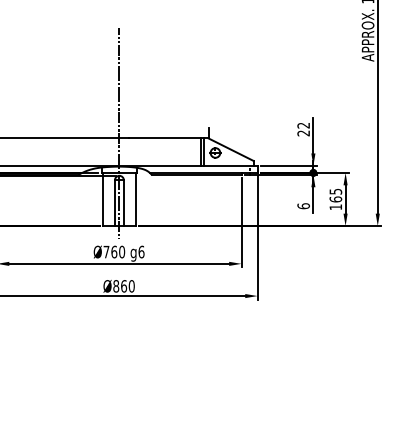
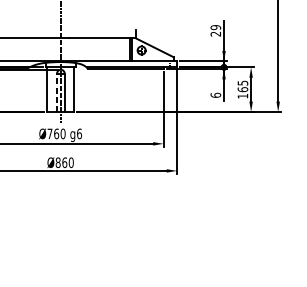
text: (303, 125) -> (215, 27), 22 -> 29
line: (114, 203) -> (56, 93), solid -> dashed

